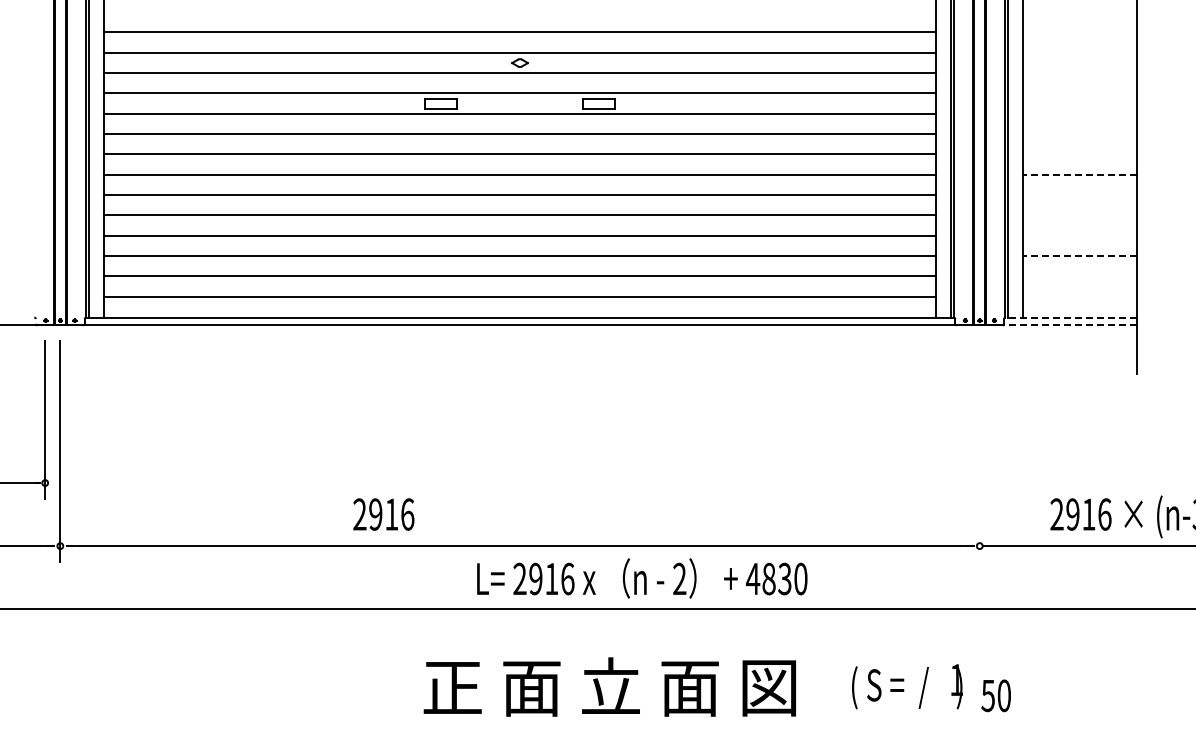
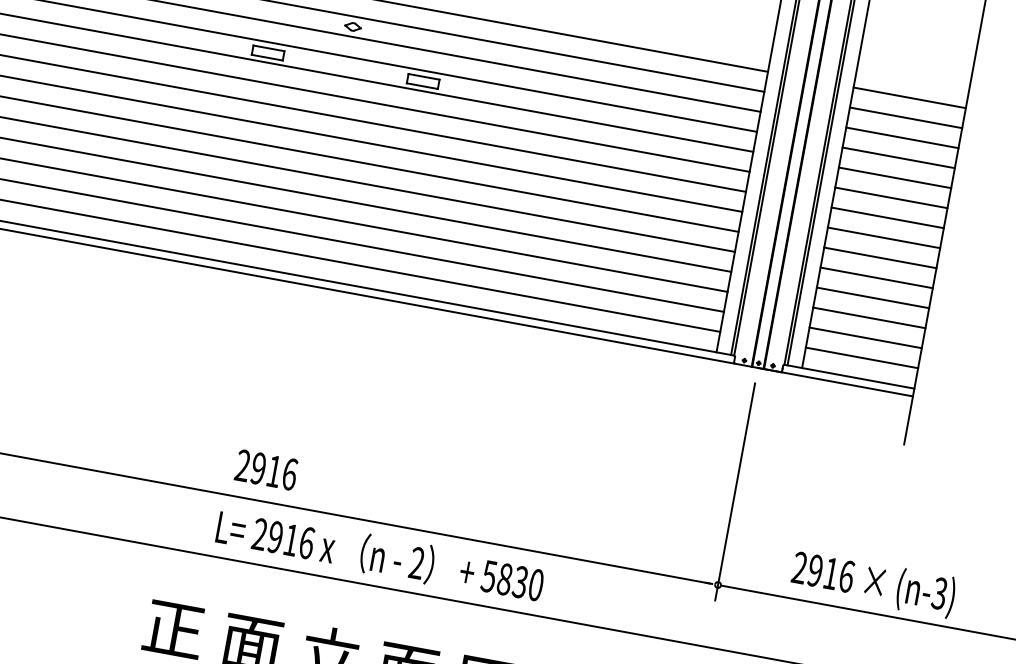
line: (1080, 32) -> (909, 98), added
line: (1080, 52) -> (906, 117), added
line: (1080, 73) -> (902, 138), added
line: (1080, 93) -> (898, 158), added
line: (1080, 113) -> (895, 177), added
line: (1080, 134) -> (891, 198), added
line: (1080, 154) -> (887, 218), added
line: (1079, 174) -> (883, 237), dashed -> solid
line: (1080, 195) -> (880, 258), added
line: (1080, 215) -> (876, 278), added
line: (1080, 235) -> (873, 297), added
line: (1079, 256) -> (868, 318), dashed -> solid
line: (1080, 276) -> (865, 338), added
line: (1080, 296) -> (862, 357), added
line: (1070, 317) -> (848, 376), dashed -> solid
line: (1070, 325) -> (847, 384), dashed -> solid
line: (979, 451) -> (734, 491), added
text: (383, 514) -> (266, 469), moved
text: (752, 579) -> (488, 576), 4830 -> 5830

